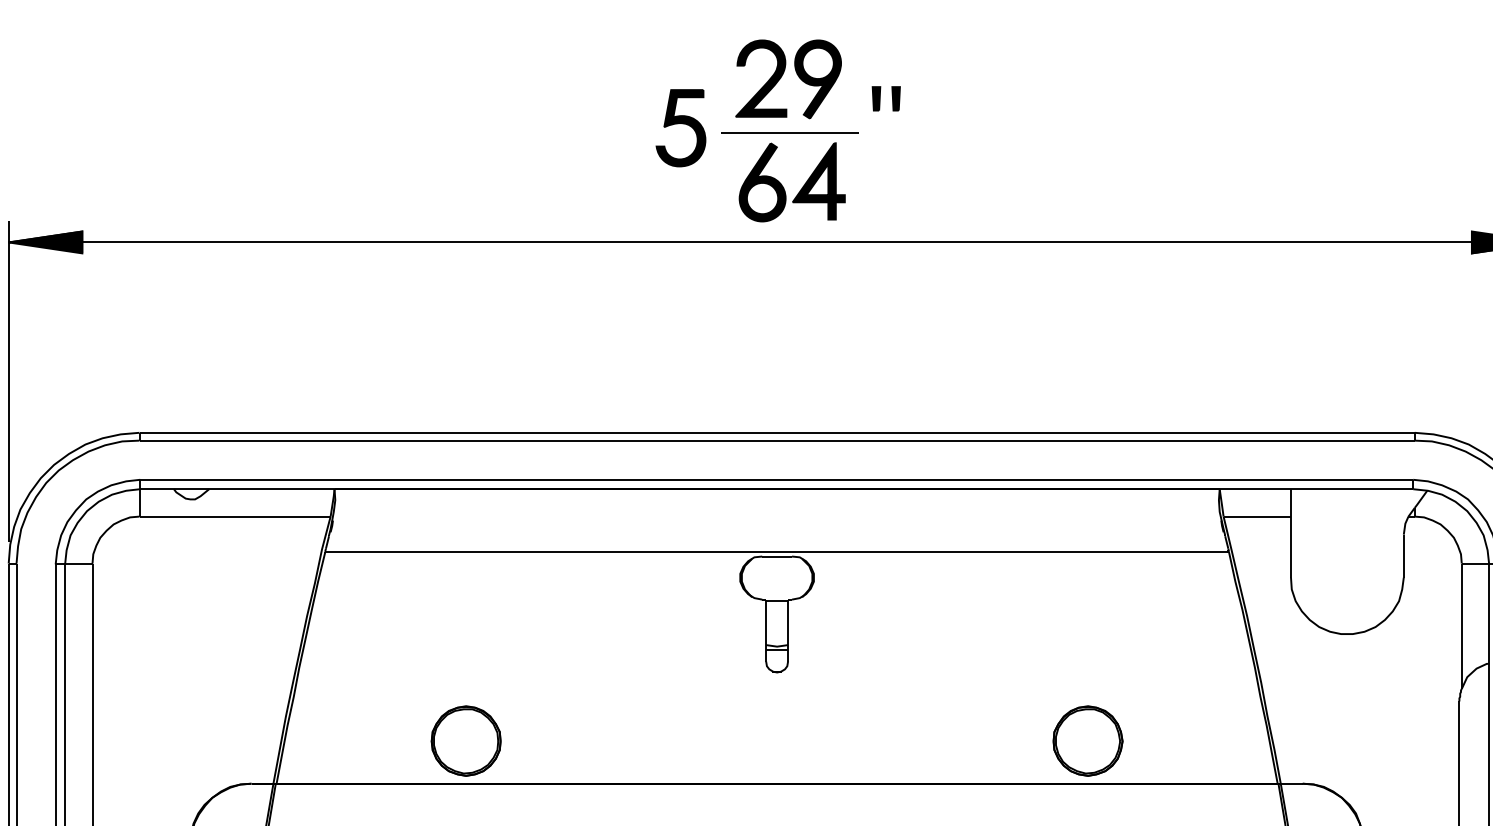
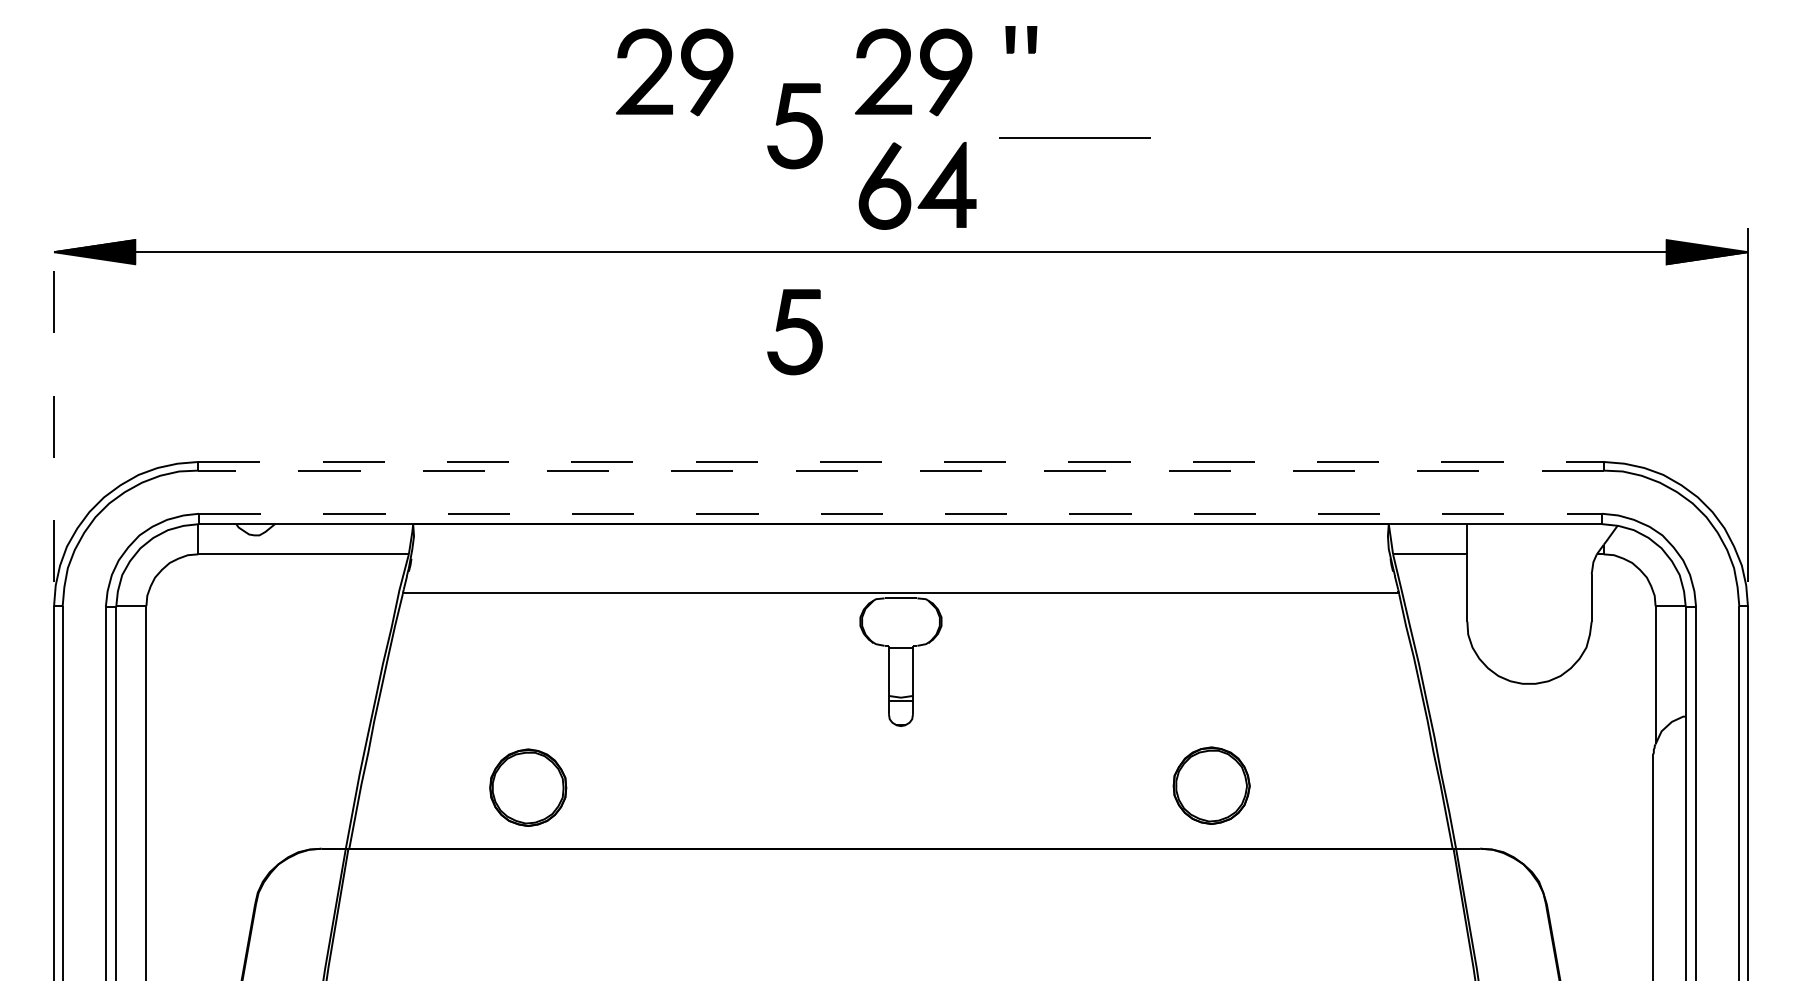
part: (565, 76) -> (667, 69), added
part: (886, 98) -> (1021, 39), moved
line: (789, 132) -> (1074, 137), moved
part: (680, 315) -> (794, 332), added
line: (9, 380) -> (54, 404), solid -> dashed
line: (776, 432) -> (900, 461), solid -> dashed
line: (776, 440) -> (900, 470), solid -> dashed
line: (777, 479) -> (901, 513), solid -> dashed
part: (466, 740) -> (528, 787), moved
part: (1087, 740) -> (1211, 785), moved

